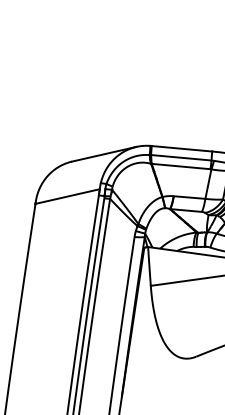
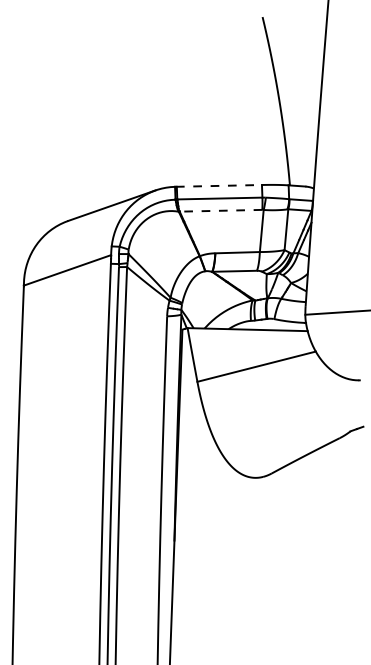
line: (182, 148) -> (219, 185), solid -> dashed
line: (180, 166) -> (220, 210), solid -> dashed

